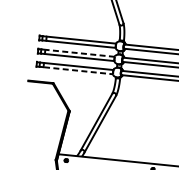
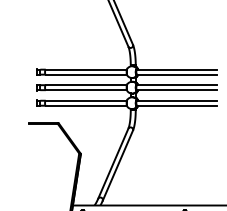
line: (80, 53) -> (86, 85), dashed -> solid
line: (78, 70) -> (86, 105), dashed -> solid

